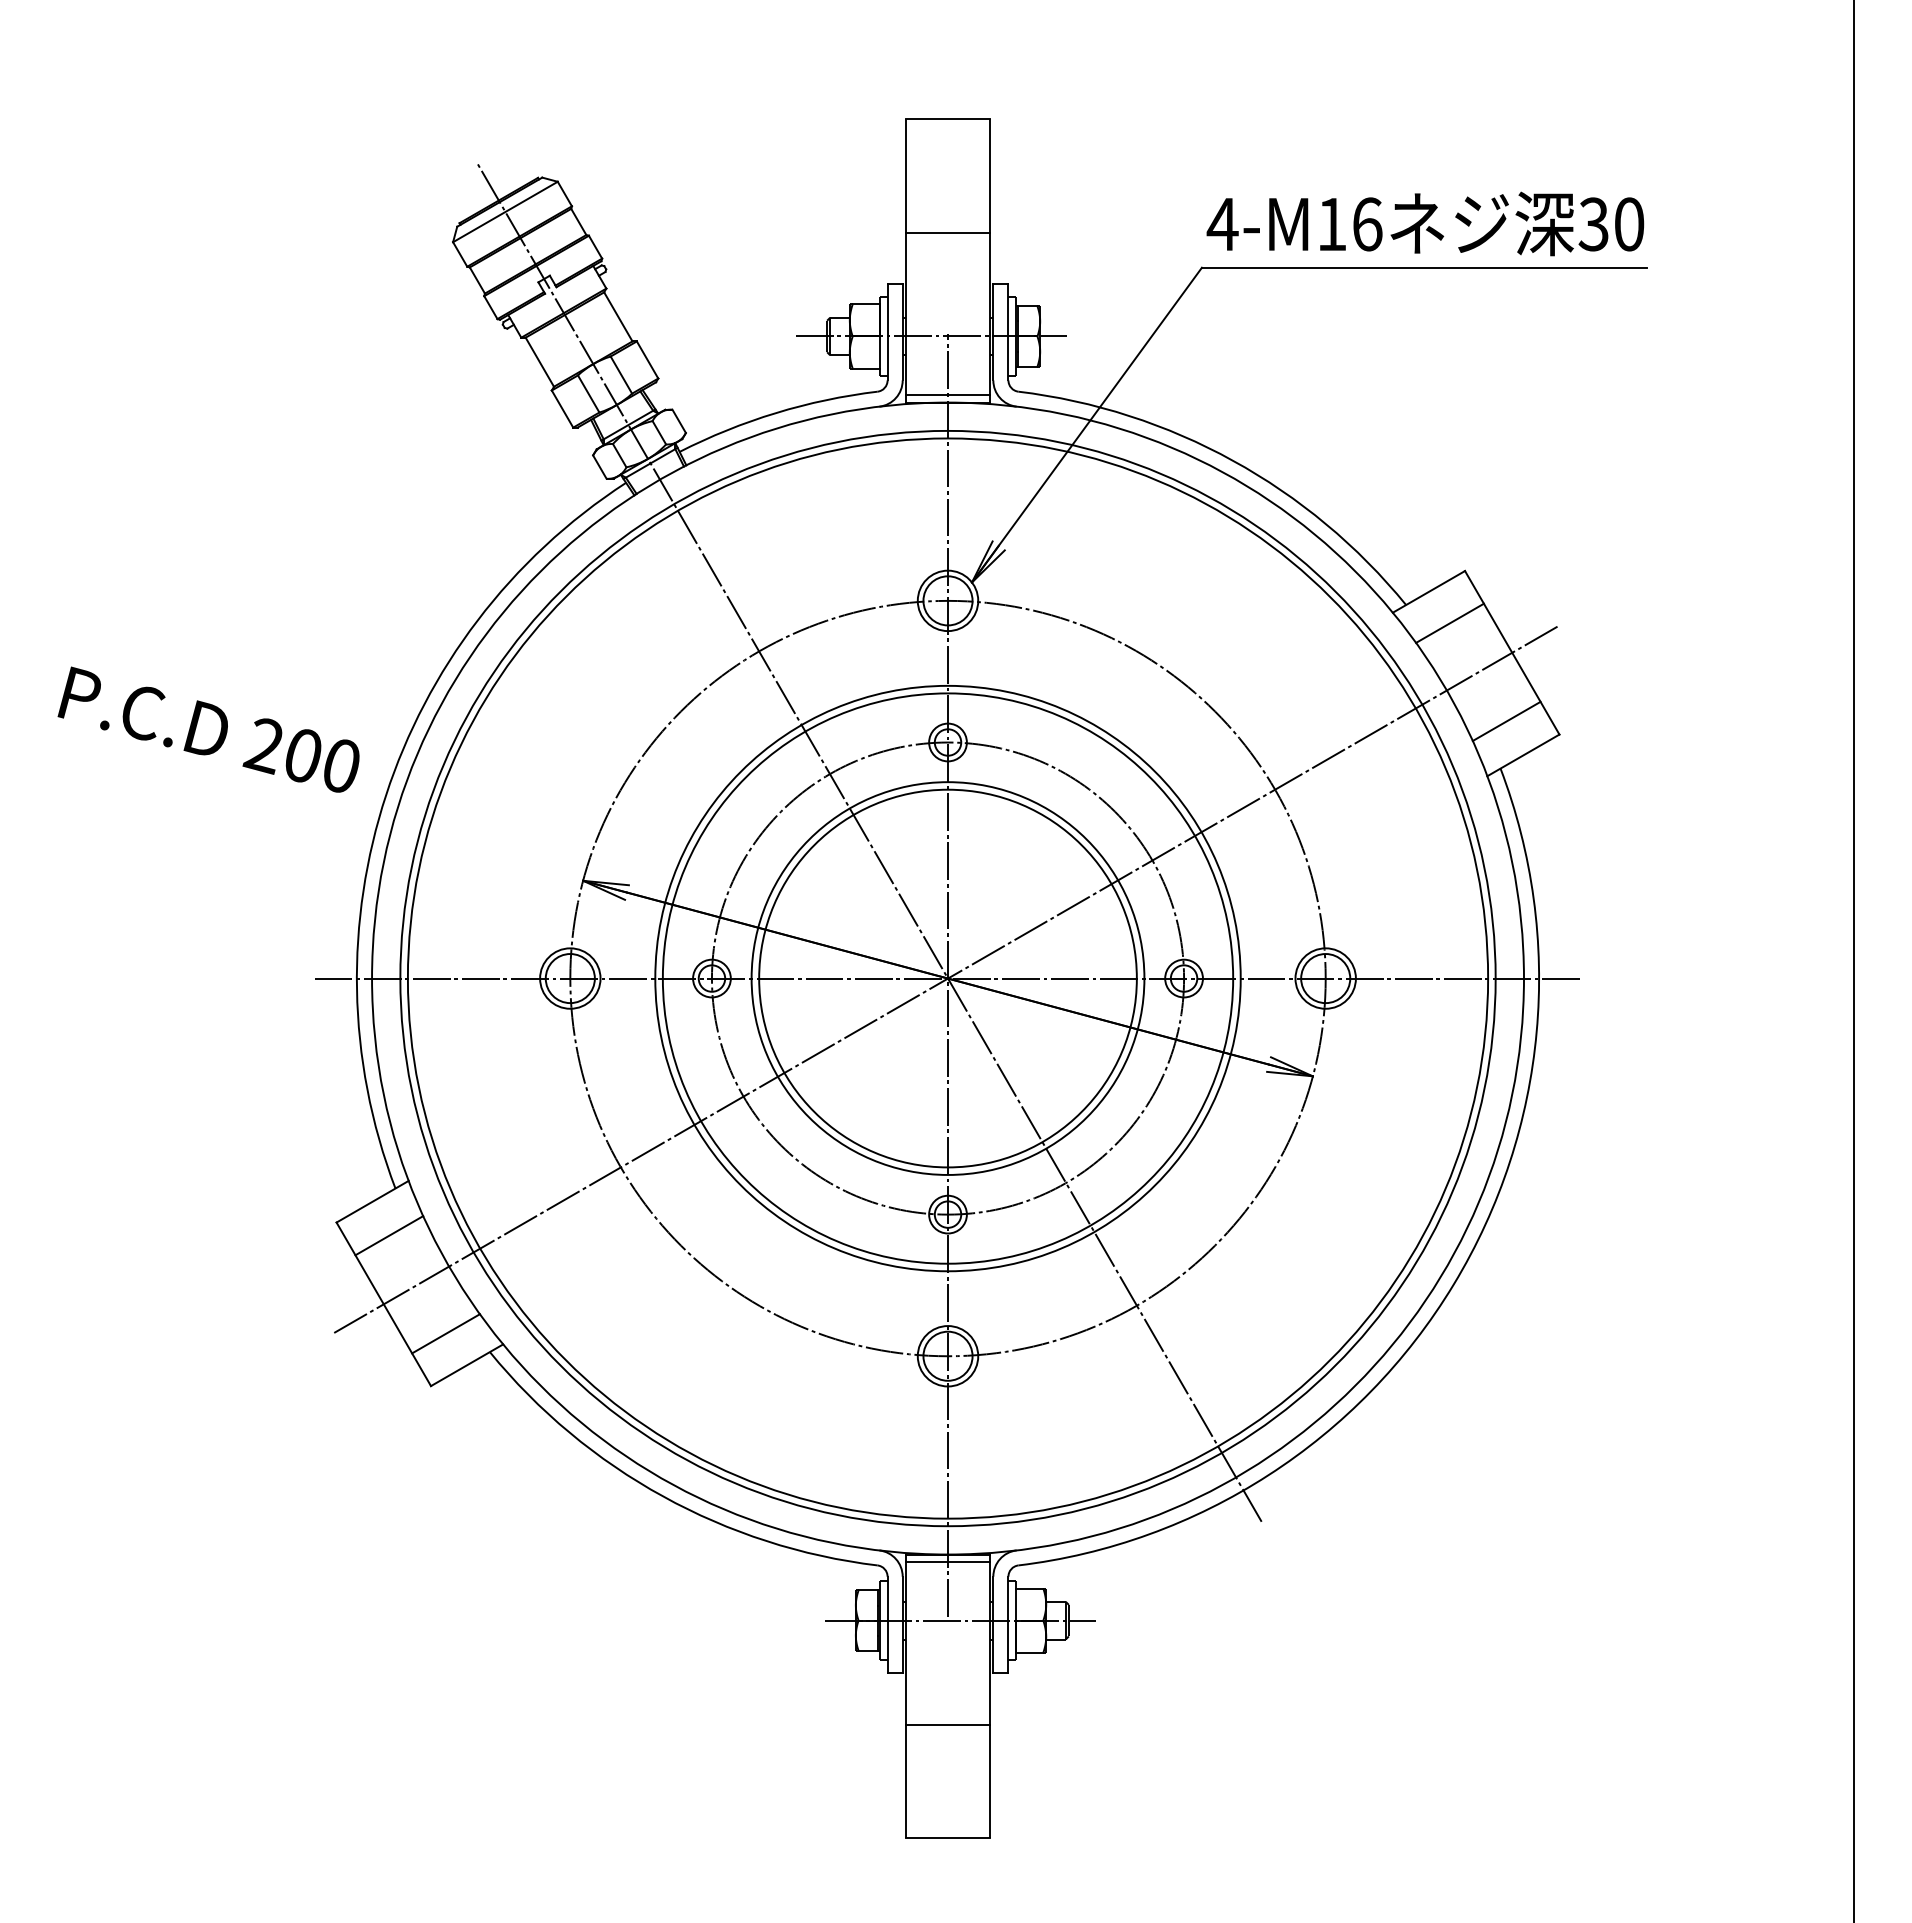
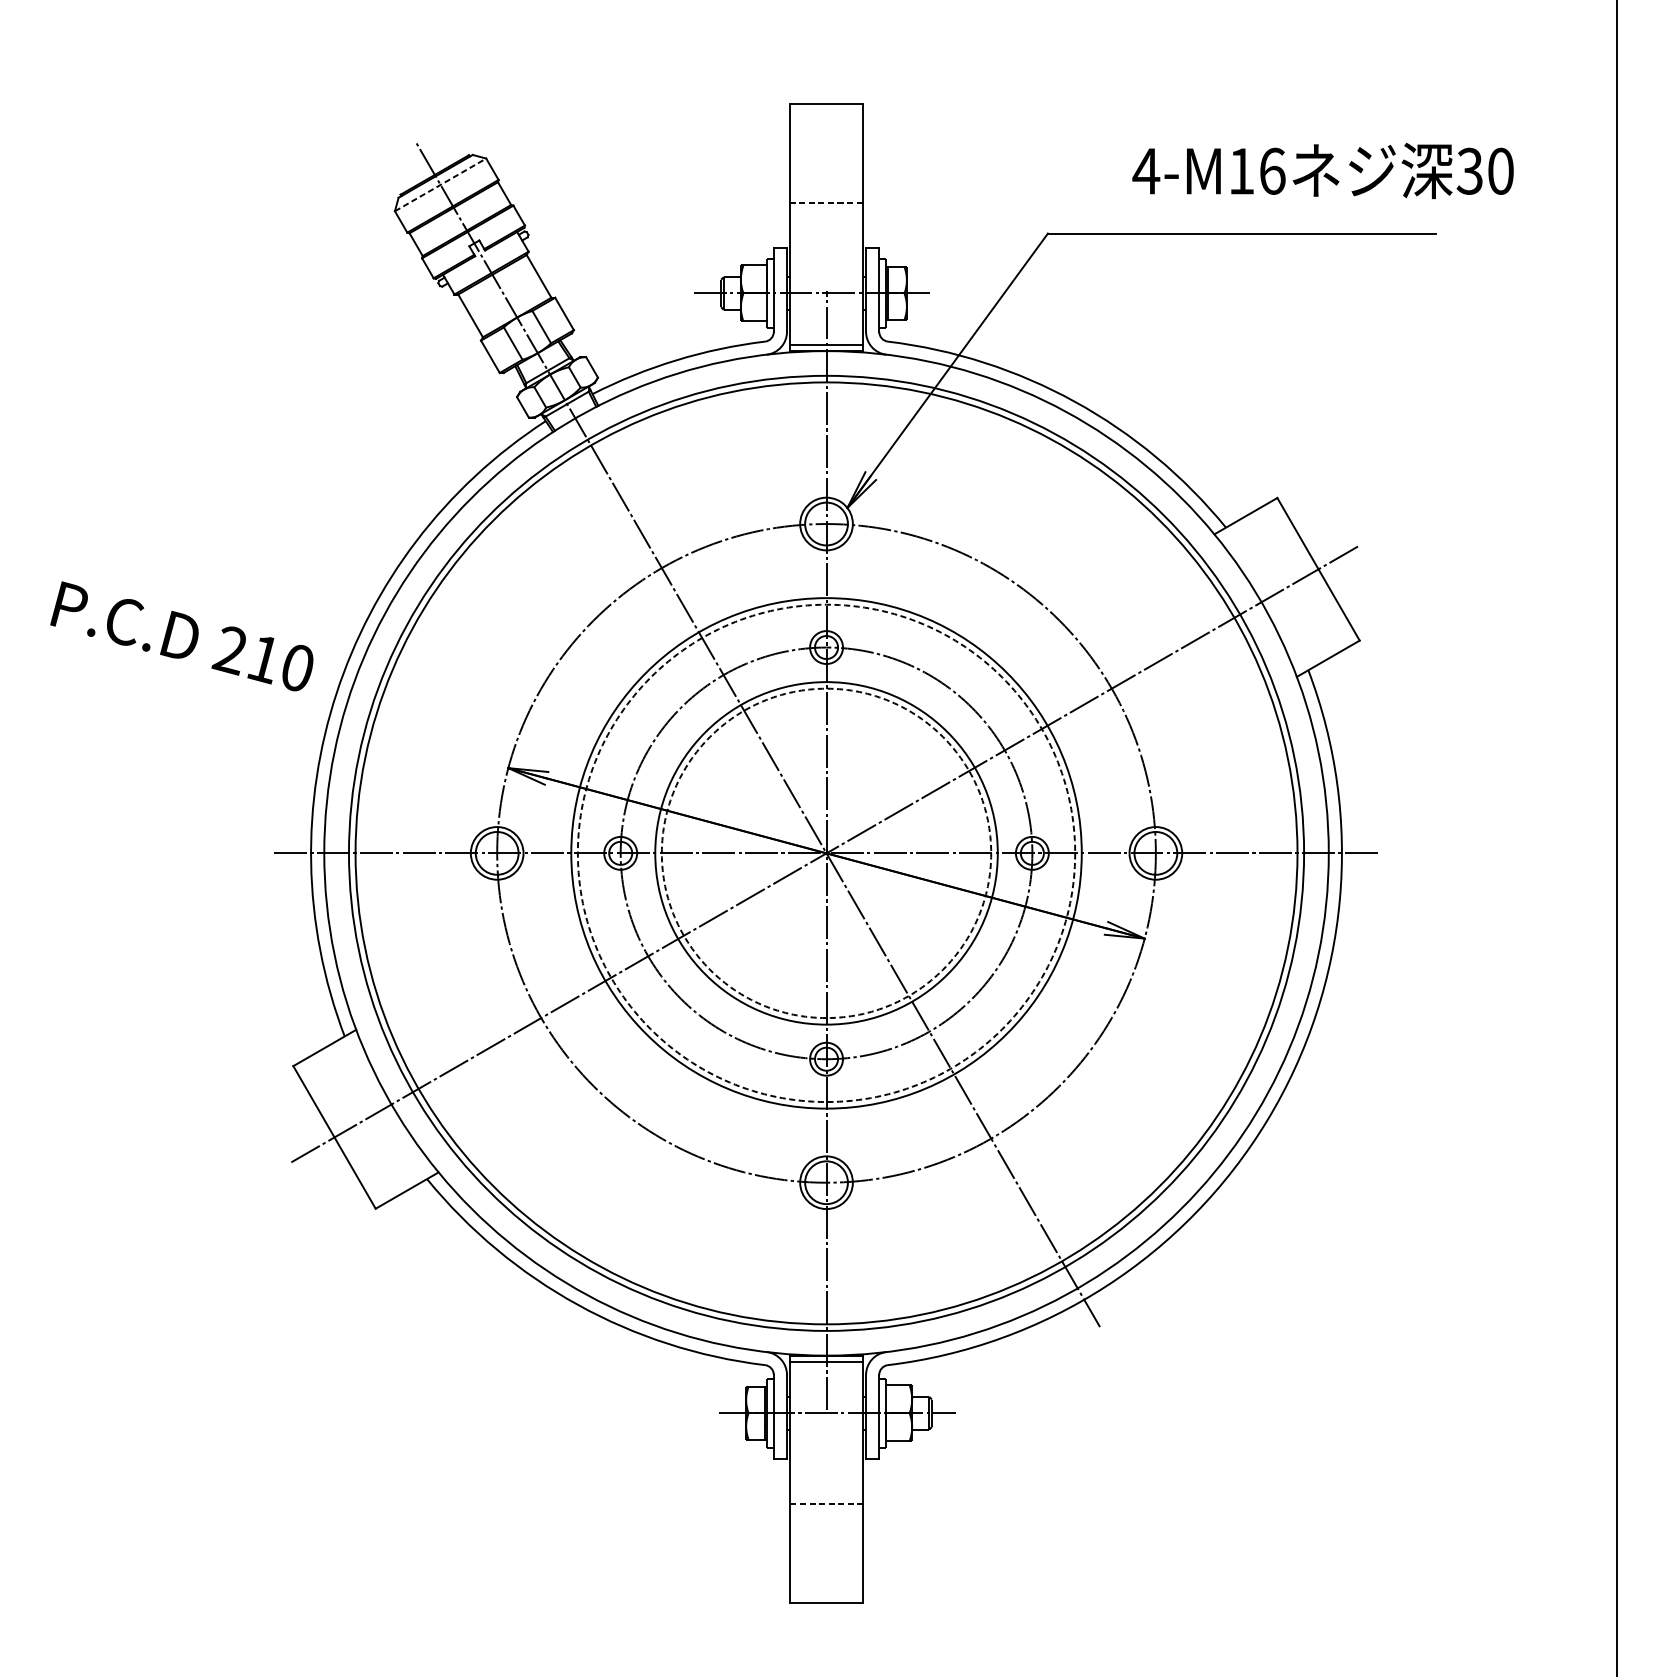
line: (505, 211) -> (440, 184), solid -> dashed
text: (1425, 223) -> (1323, 170), moved
line: (948, 232) -> (826, 202), solid -> dashed
line: (1449, 622) -> (1263, 542), removed
line: (1506, 721) -> (1313, 629), removed
text: (302, 756) -> (263, 659), 200 -> 210
circle: (947, 978) -> (826, 853), solid -> dashed
circle: (947, 978) -> (826, 853), solid -> dashed
line: (389, 1235) -> (339, 1077), removed
line: (445, 1333) -> (388, 1162), removed
line: (948, 1724) -> (826, 1503), solid -> dashed

